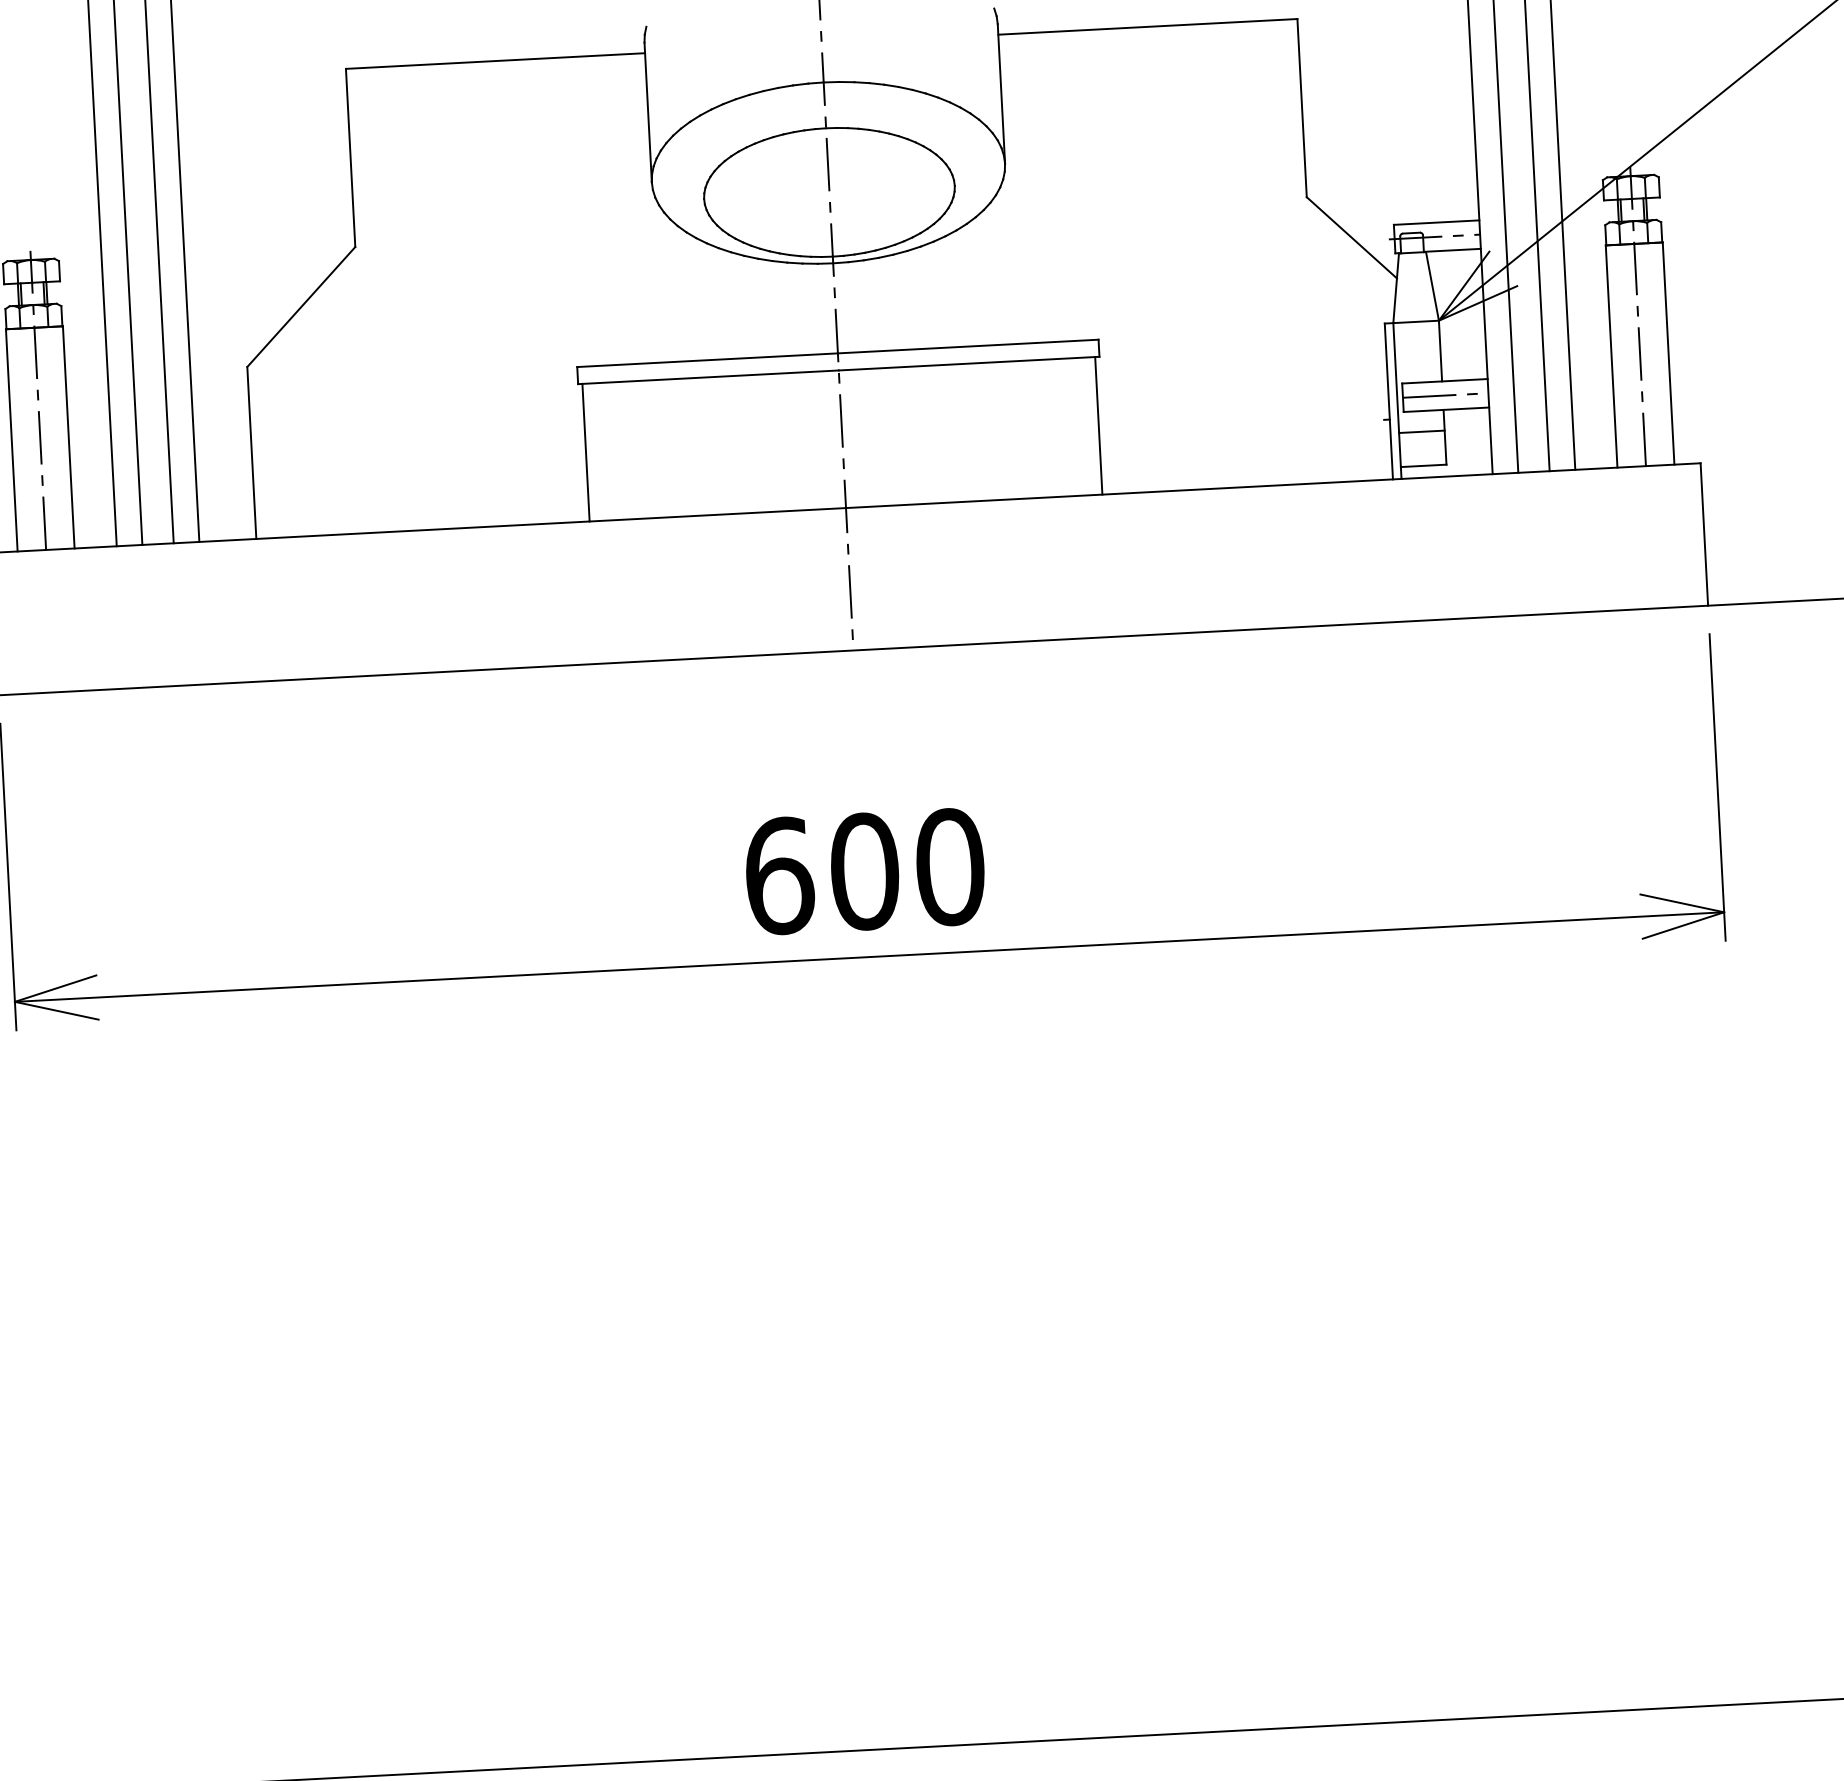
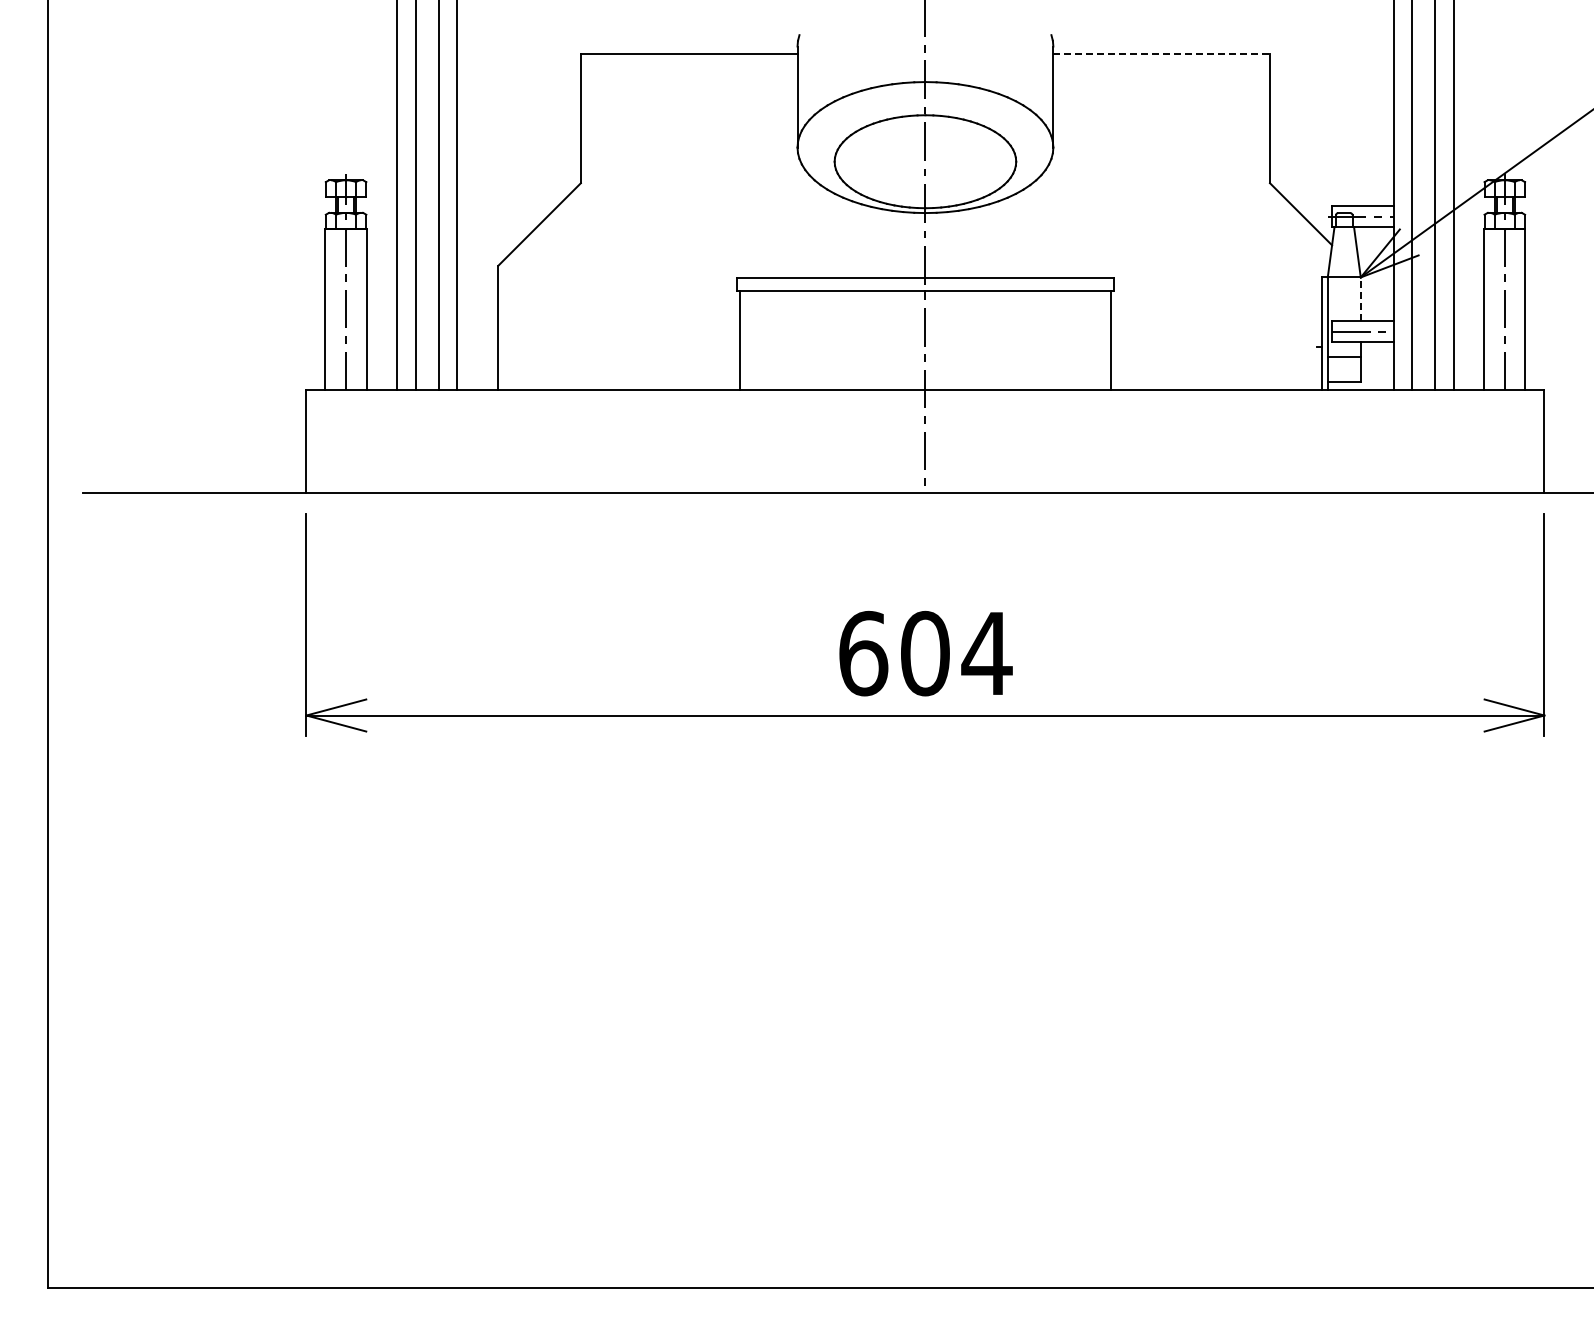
line: (1149, 27) -> (1162, 54), solid -> dashed
line: (1440, 351) -> (1360, 299), solid -> dashed
text: (949, 867) -> (986, 653), 600 -> 604

